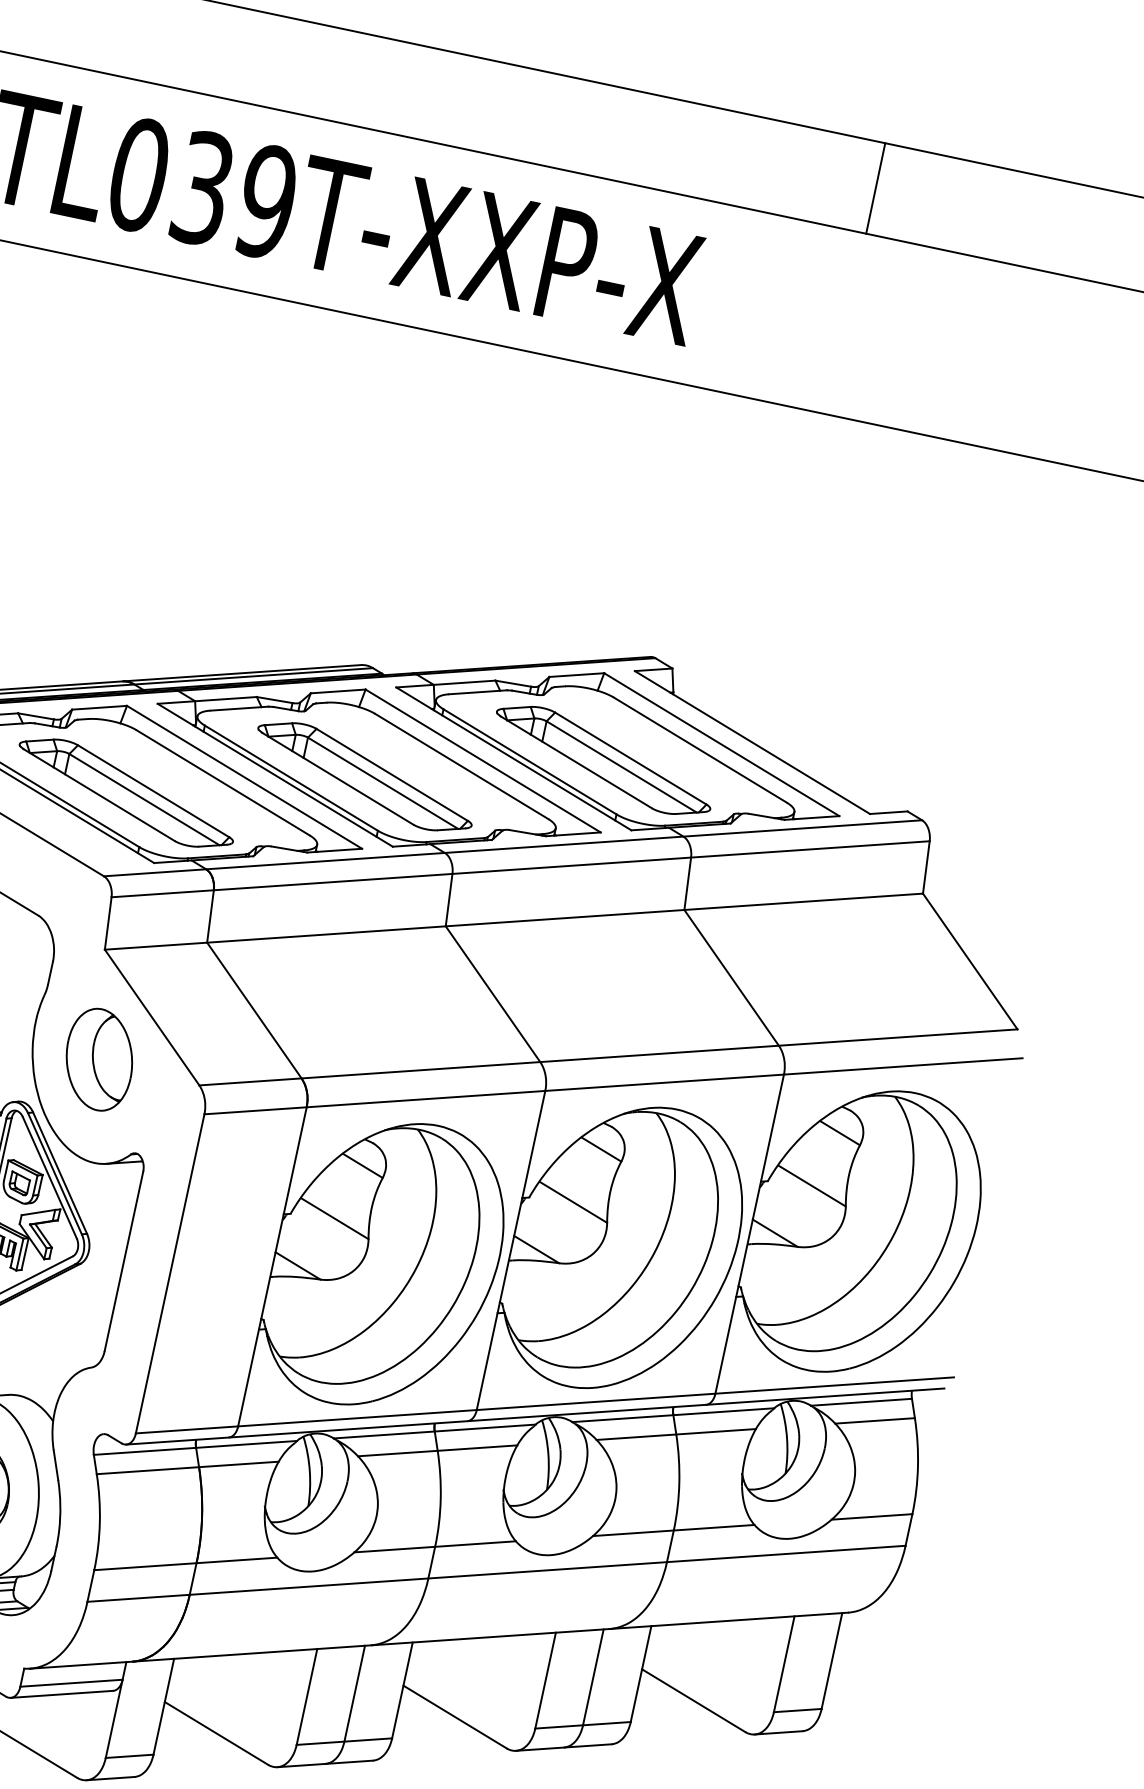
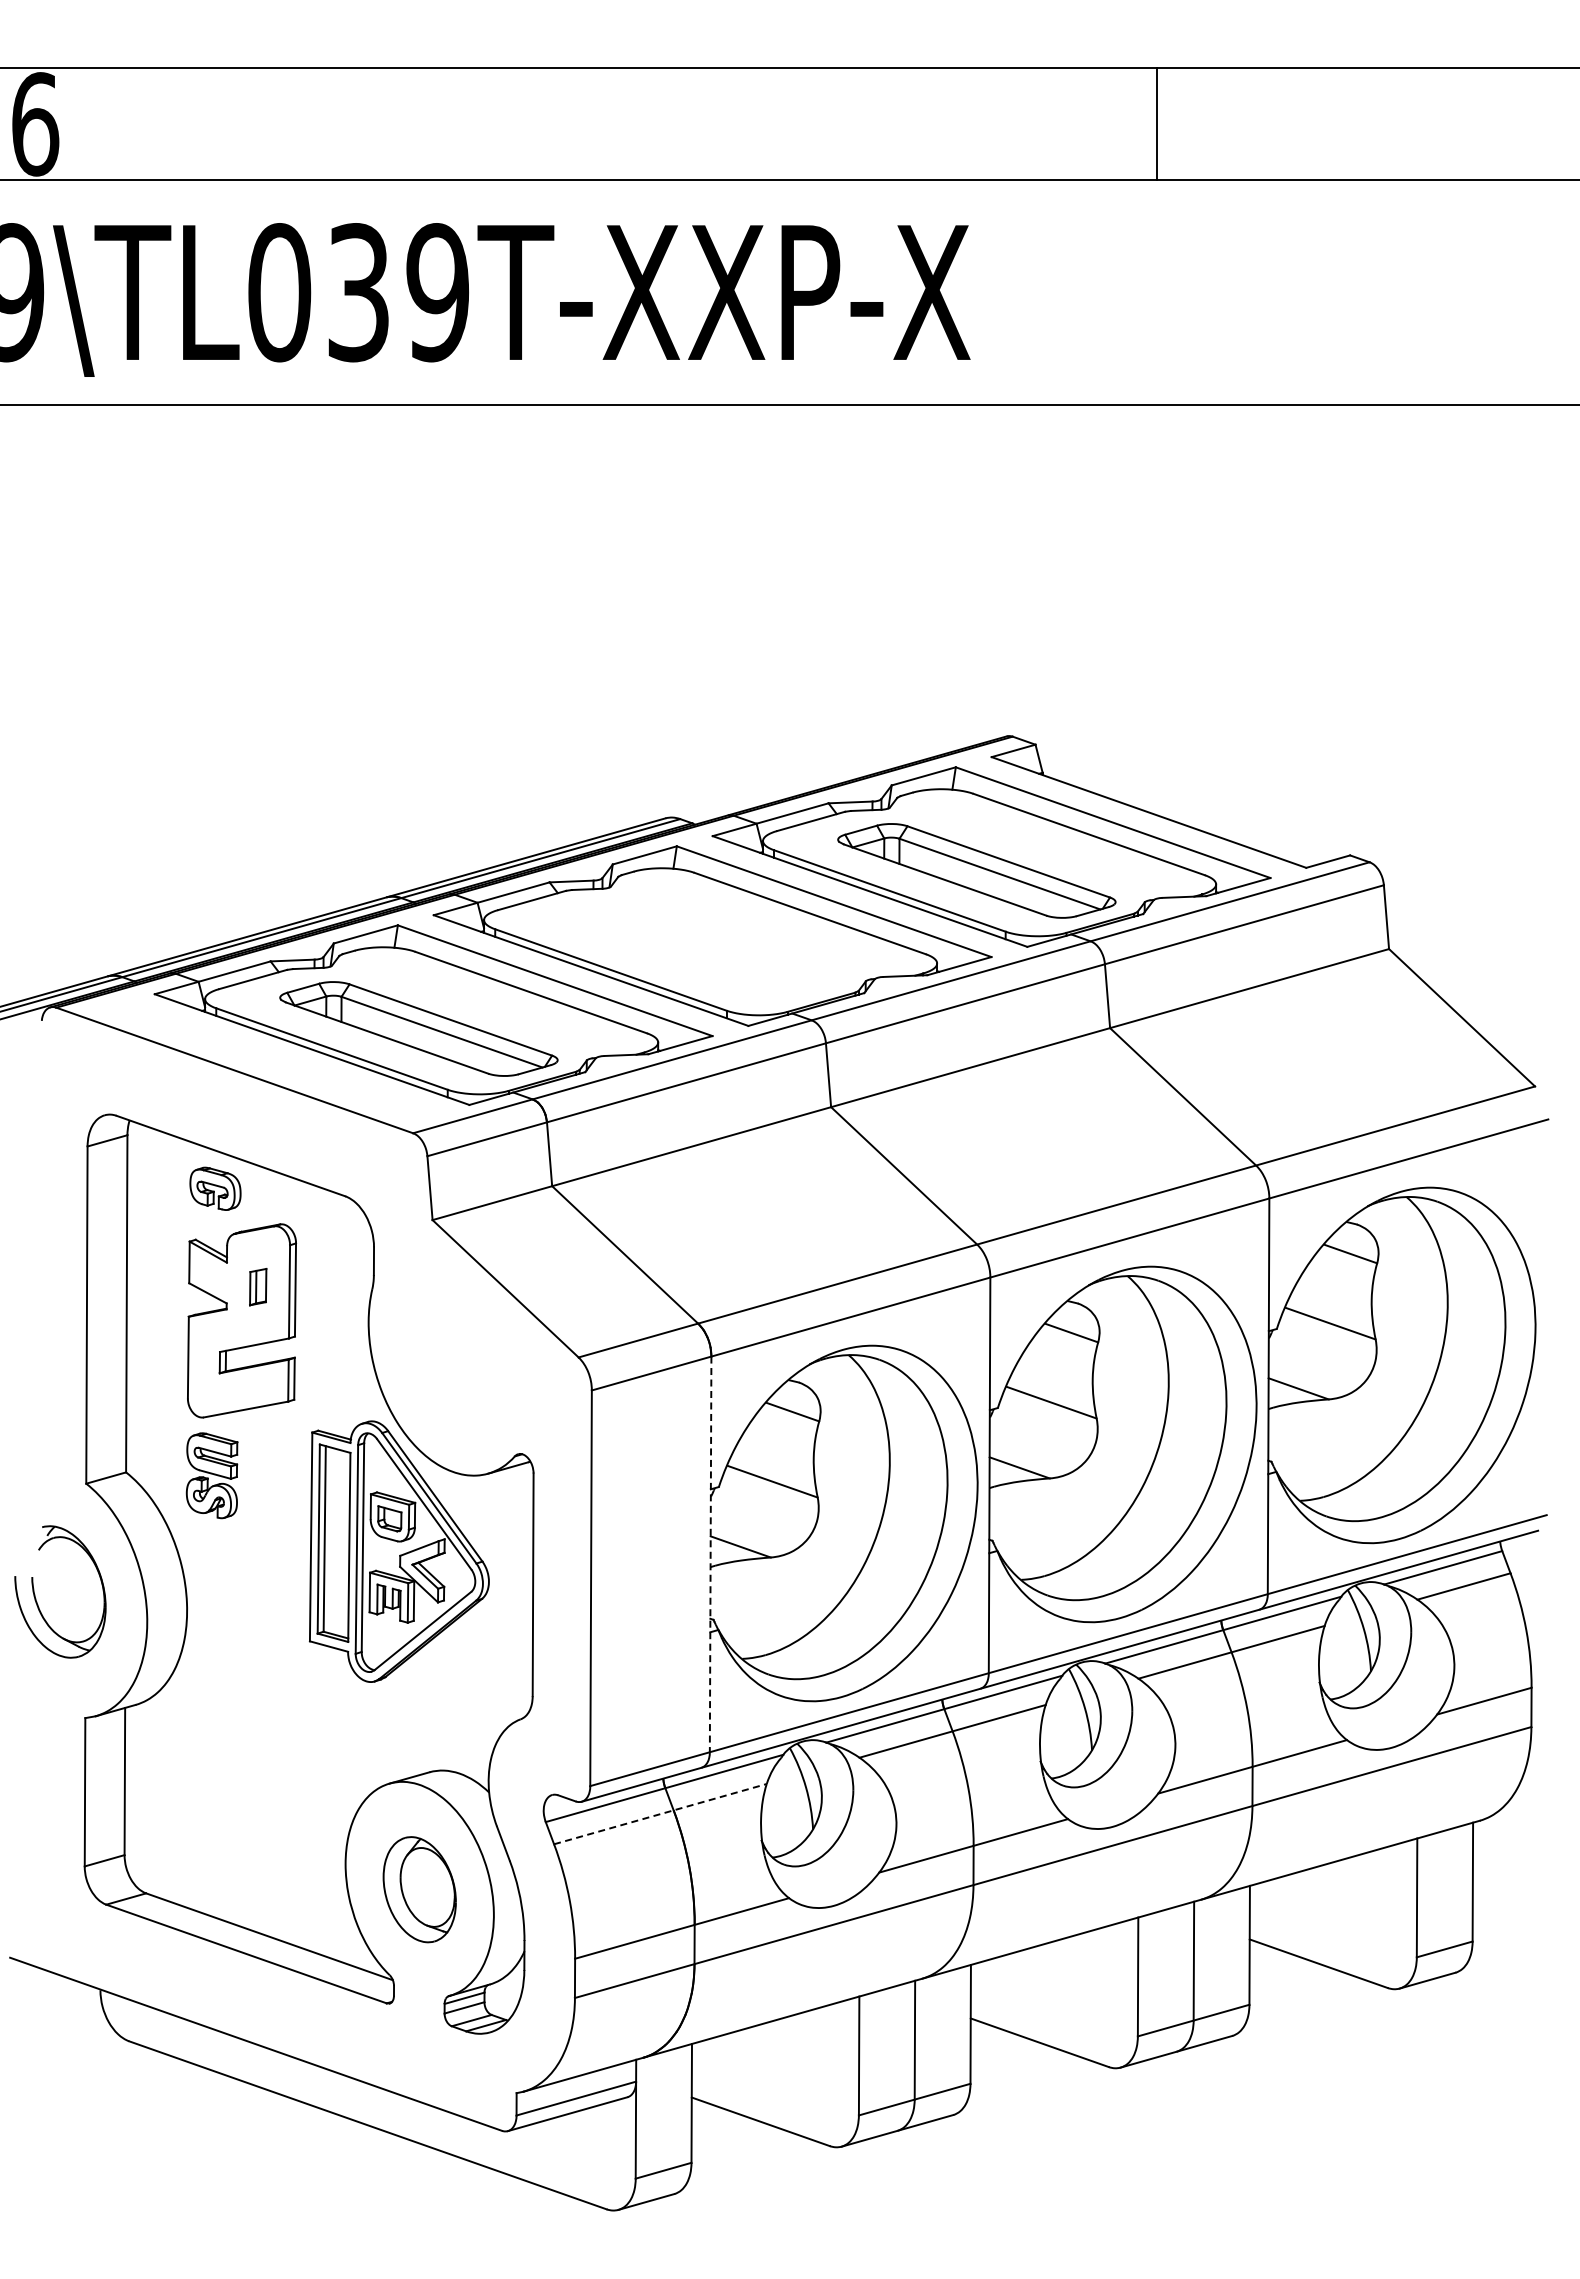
part: (364, 776) -> (697, 949), removed
part: (99, 1059) -> (453, 1351), removed
line: (272, 1266) -> (710, 1554), solid -> dashed
line: (187, 1468) -> (660, 1814), solid -> dashed

